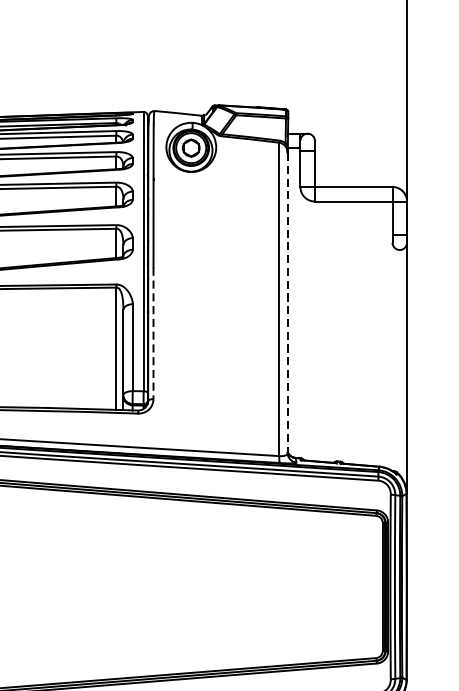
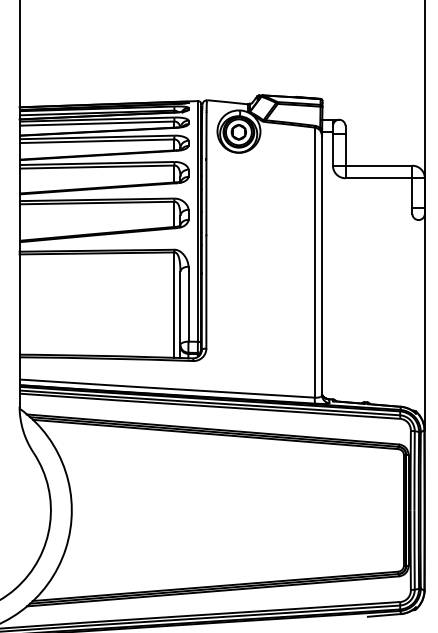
line: (288, 303) -> (322, 266), dashed -> solid
line: (153, 332) -> (206, 291), dashed -> solid

